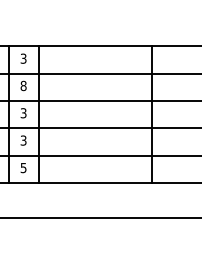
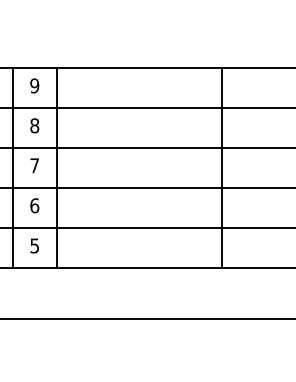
text: (23, 58) -> (34, 85), 3 -> 9
text: (23, 113) -> (34, 166), 3 -> 7
text: (23, 140) -> (34, 205), 3 -> 6

